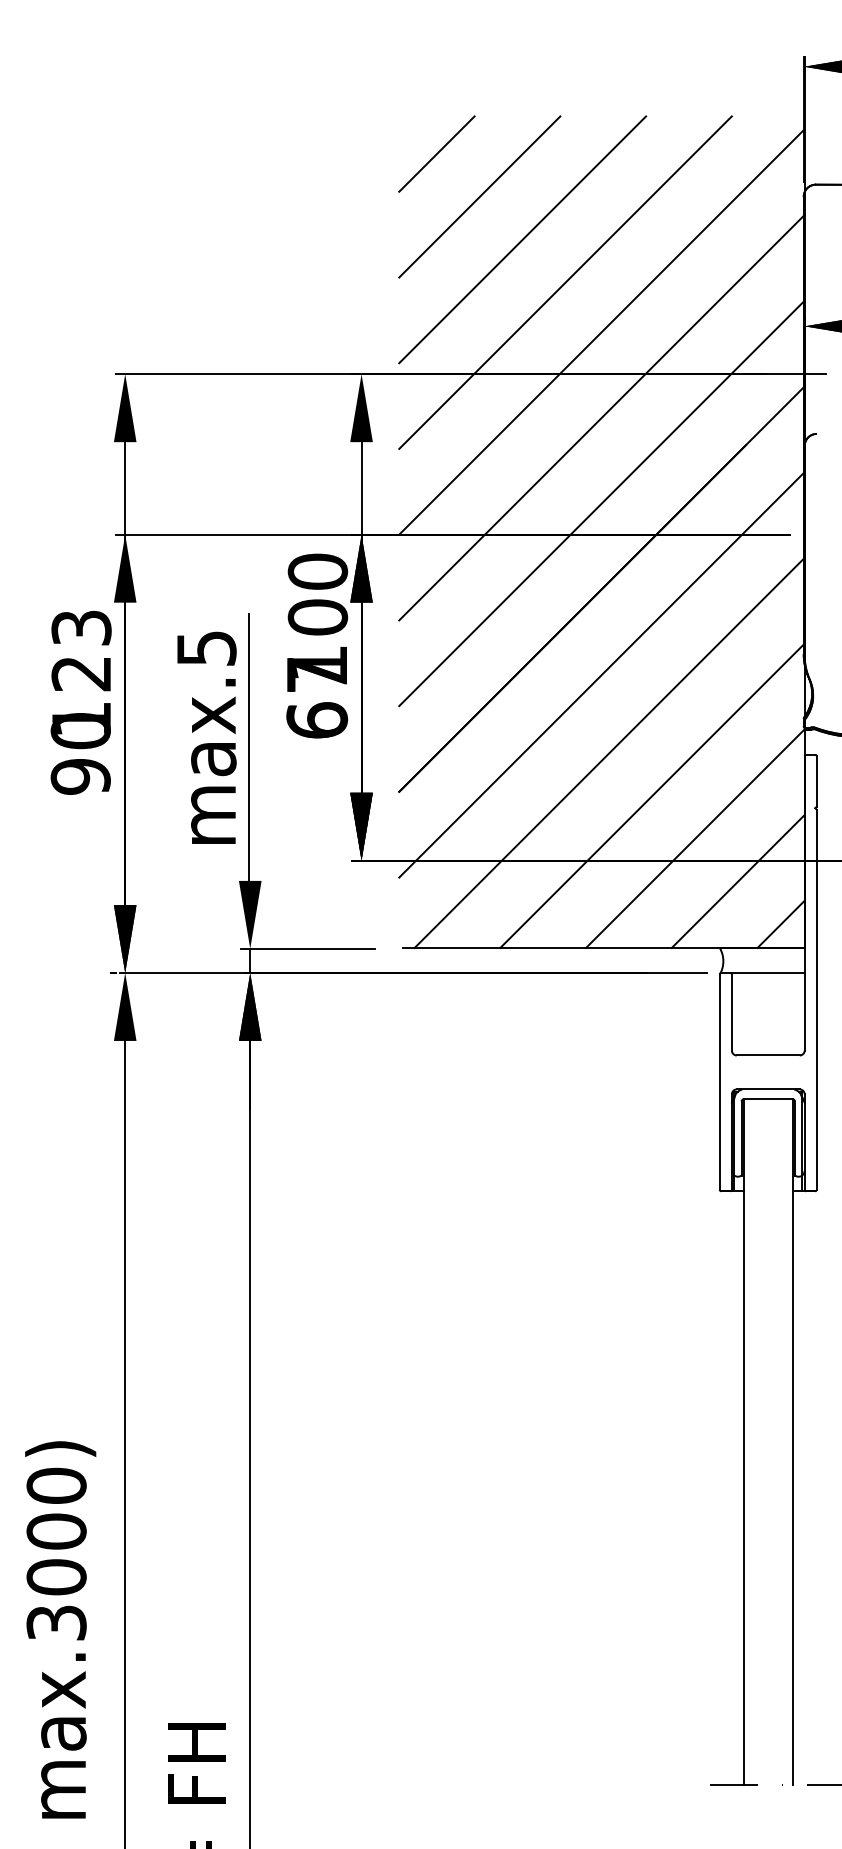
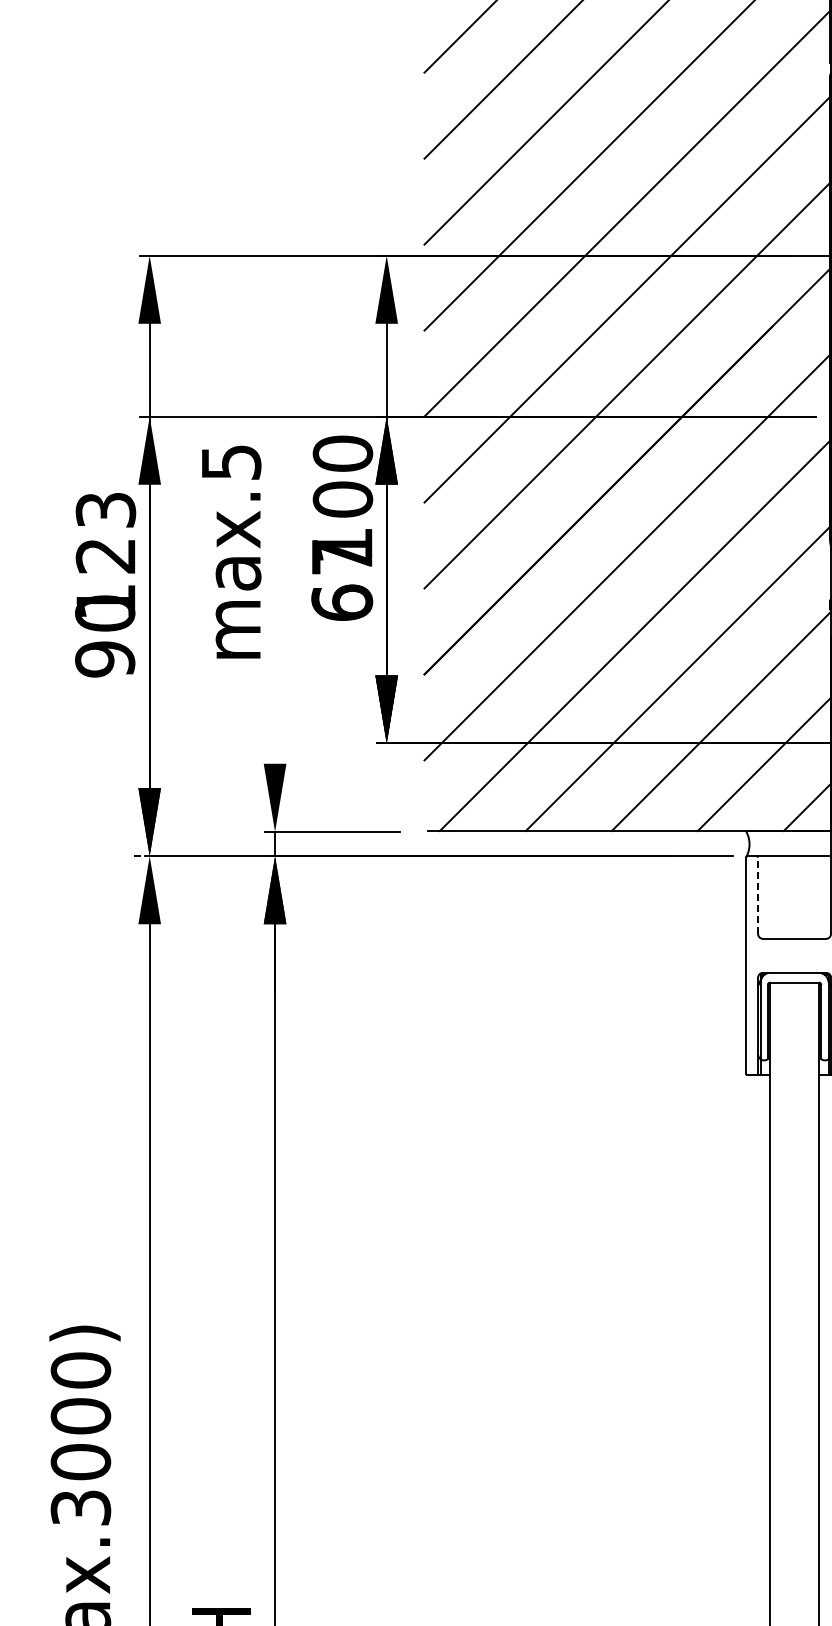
text: (206, 737) -> (231, 551), moved
line: (248, 746) -> (273, 628), removed
line: (731, 1012) -> (757, 895), solid -> dashed

